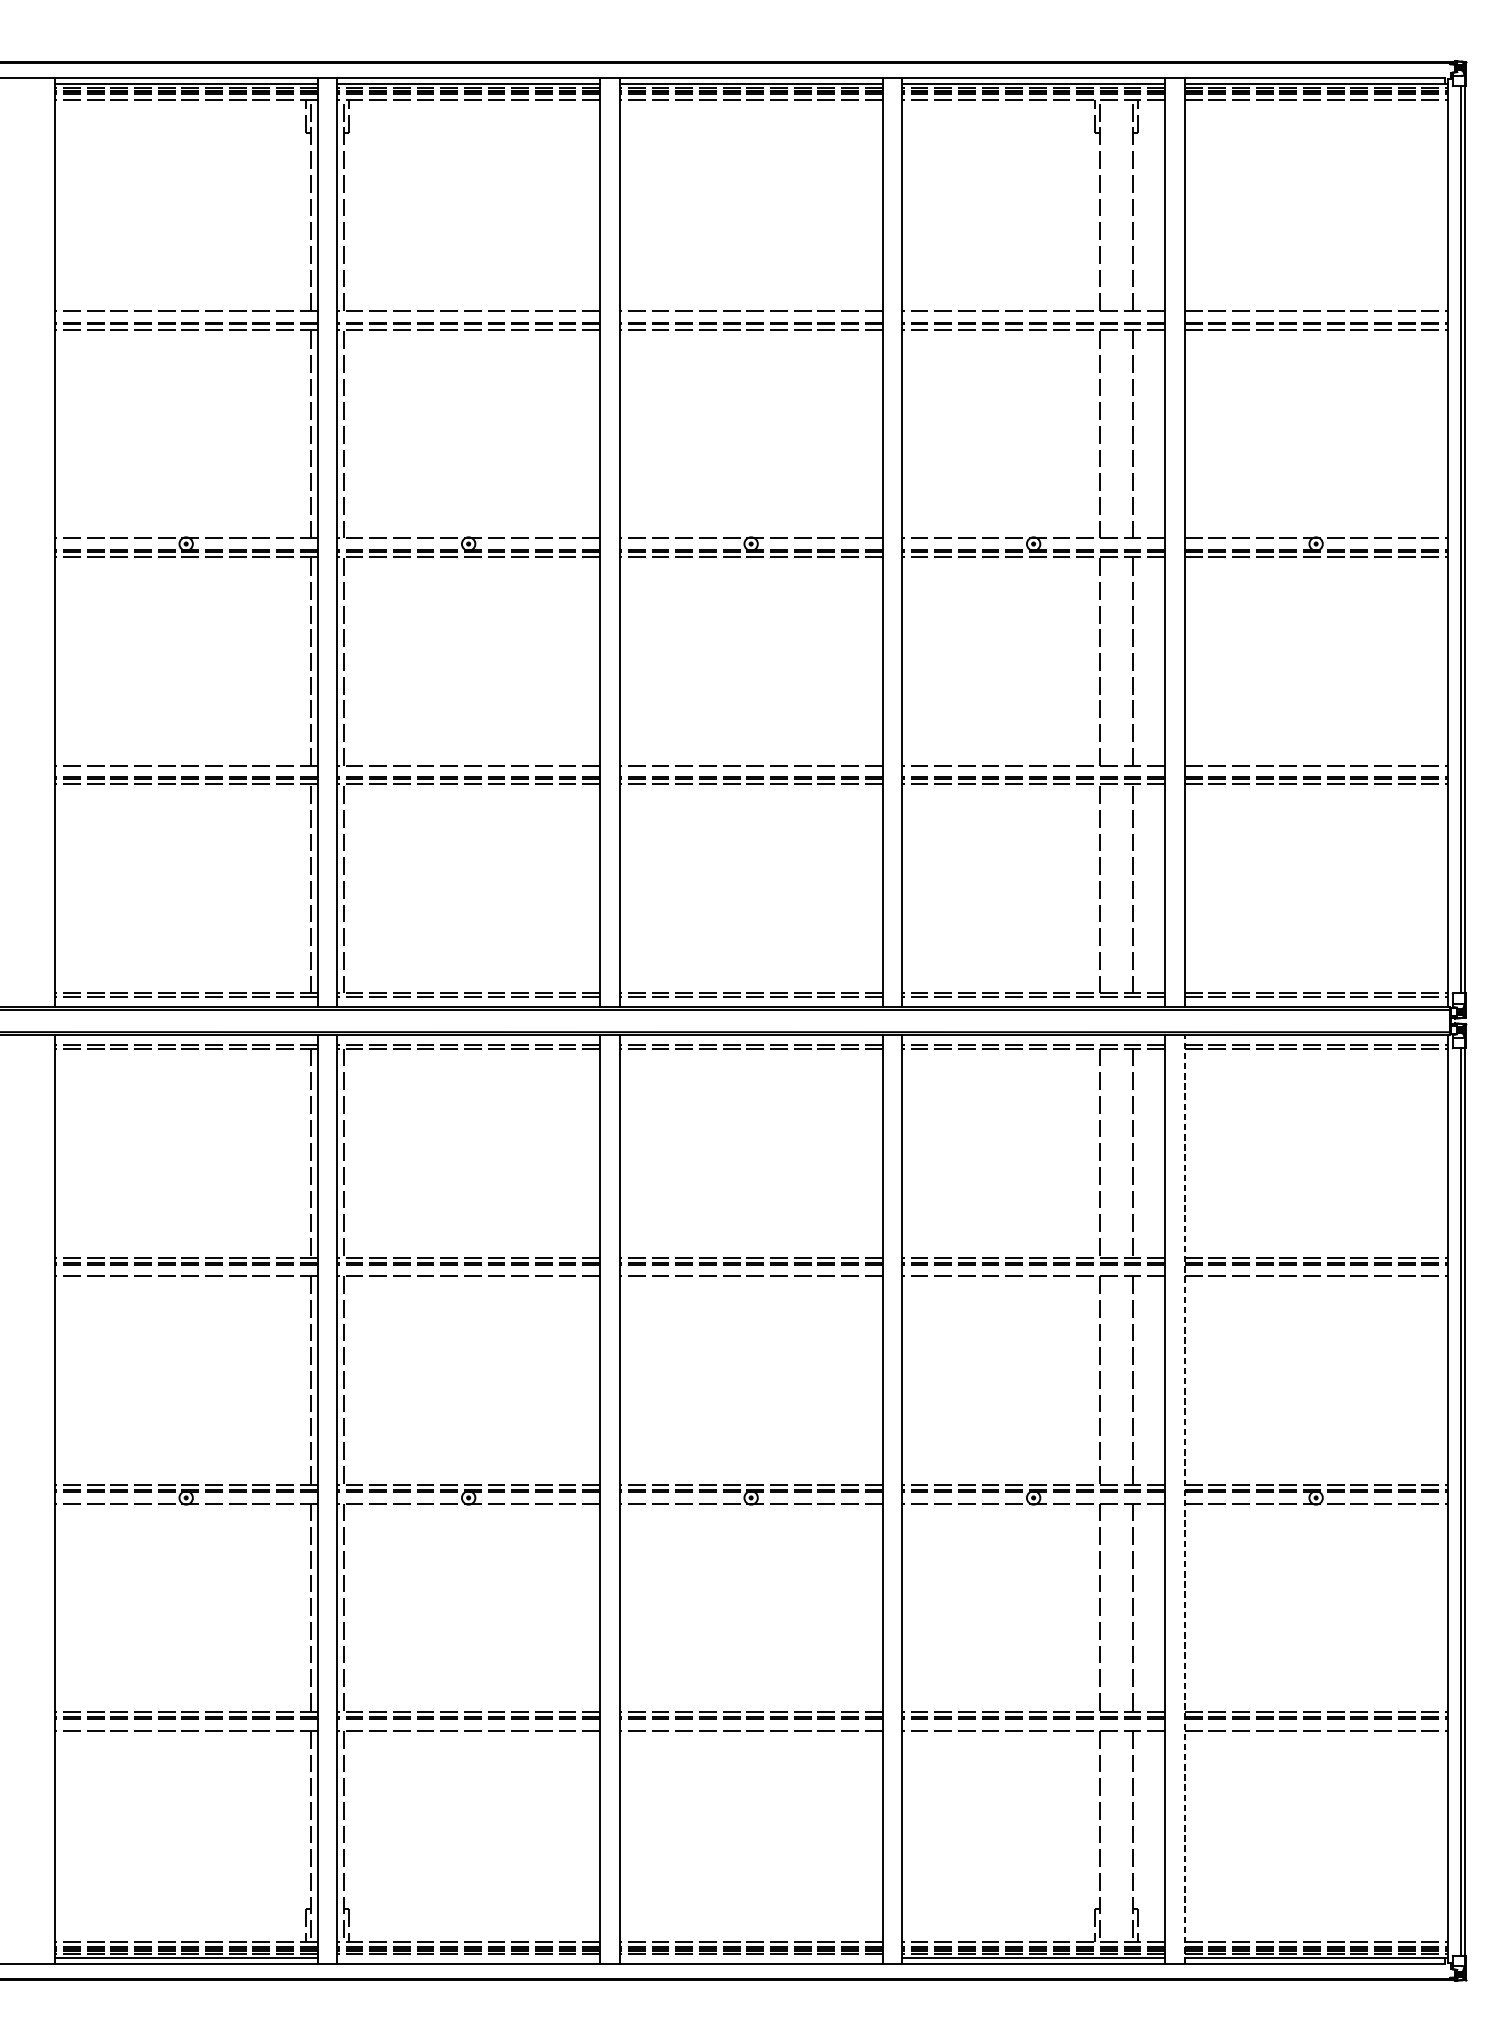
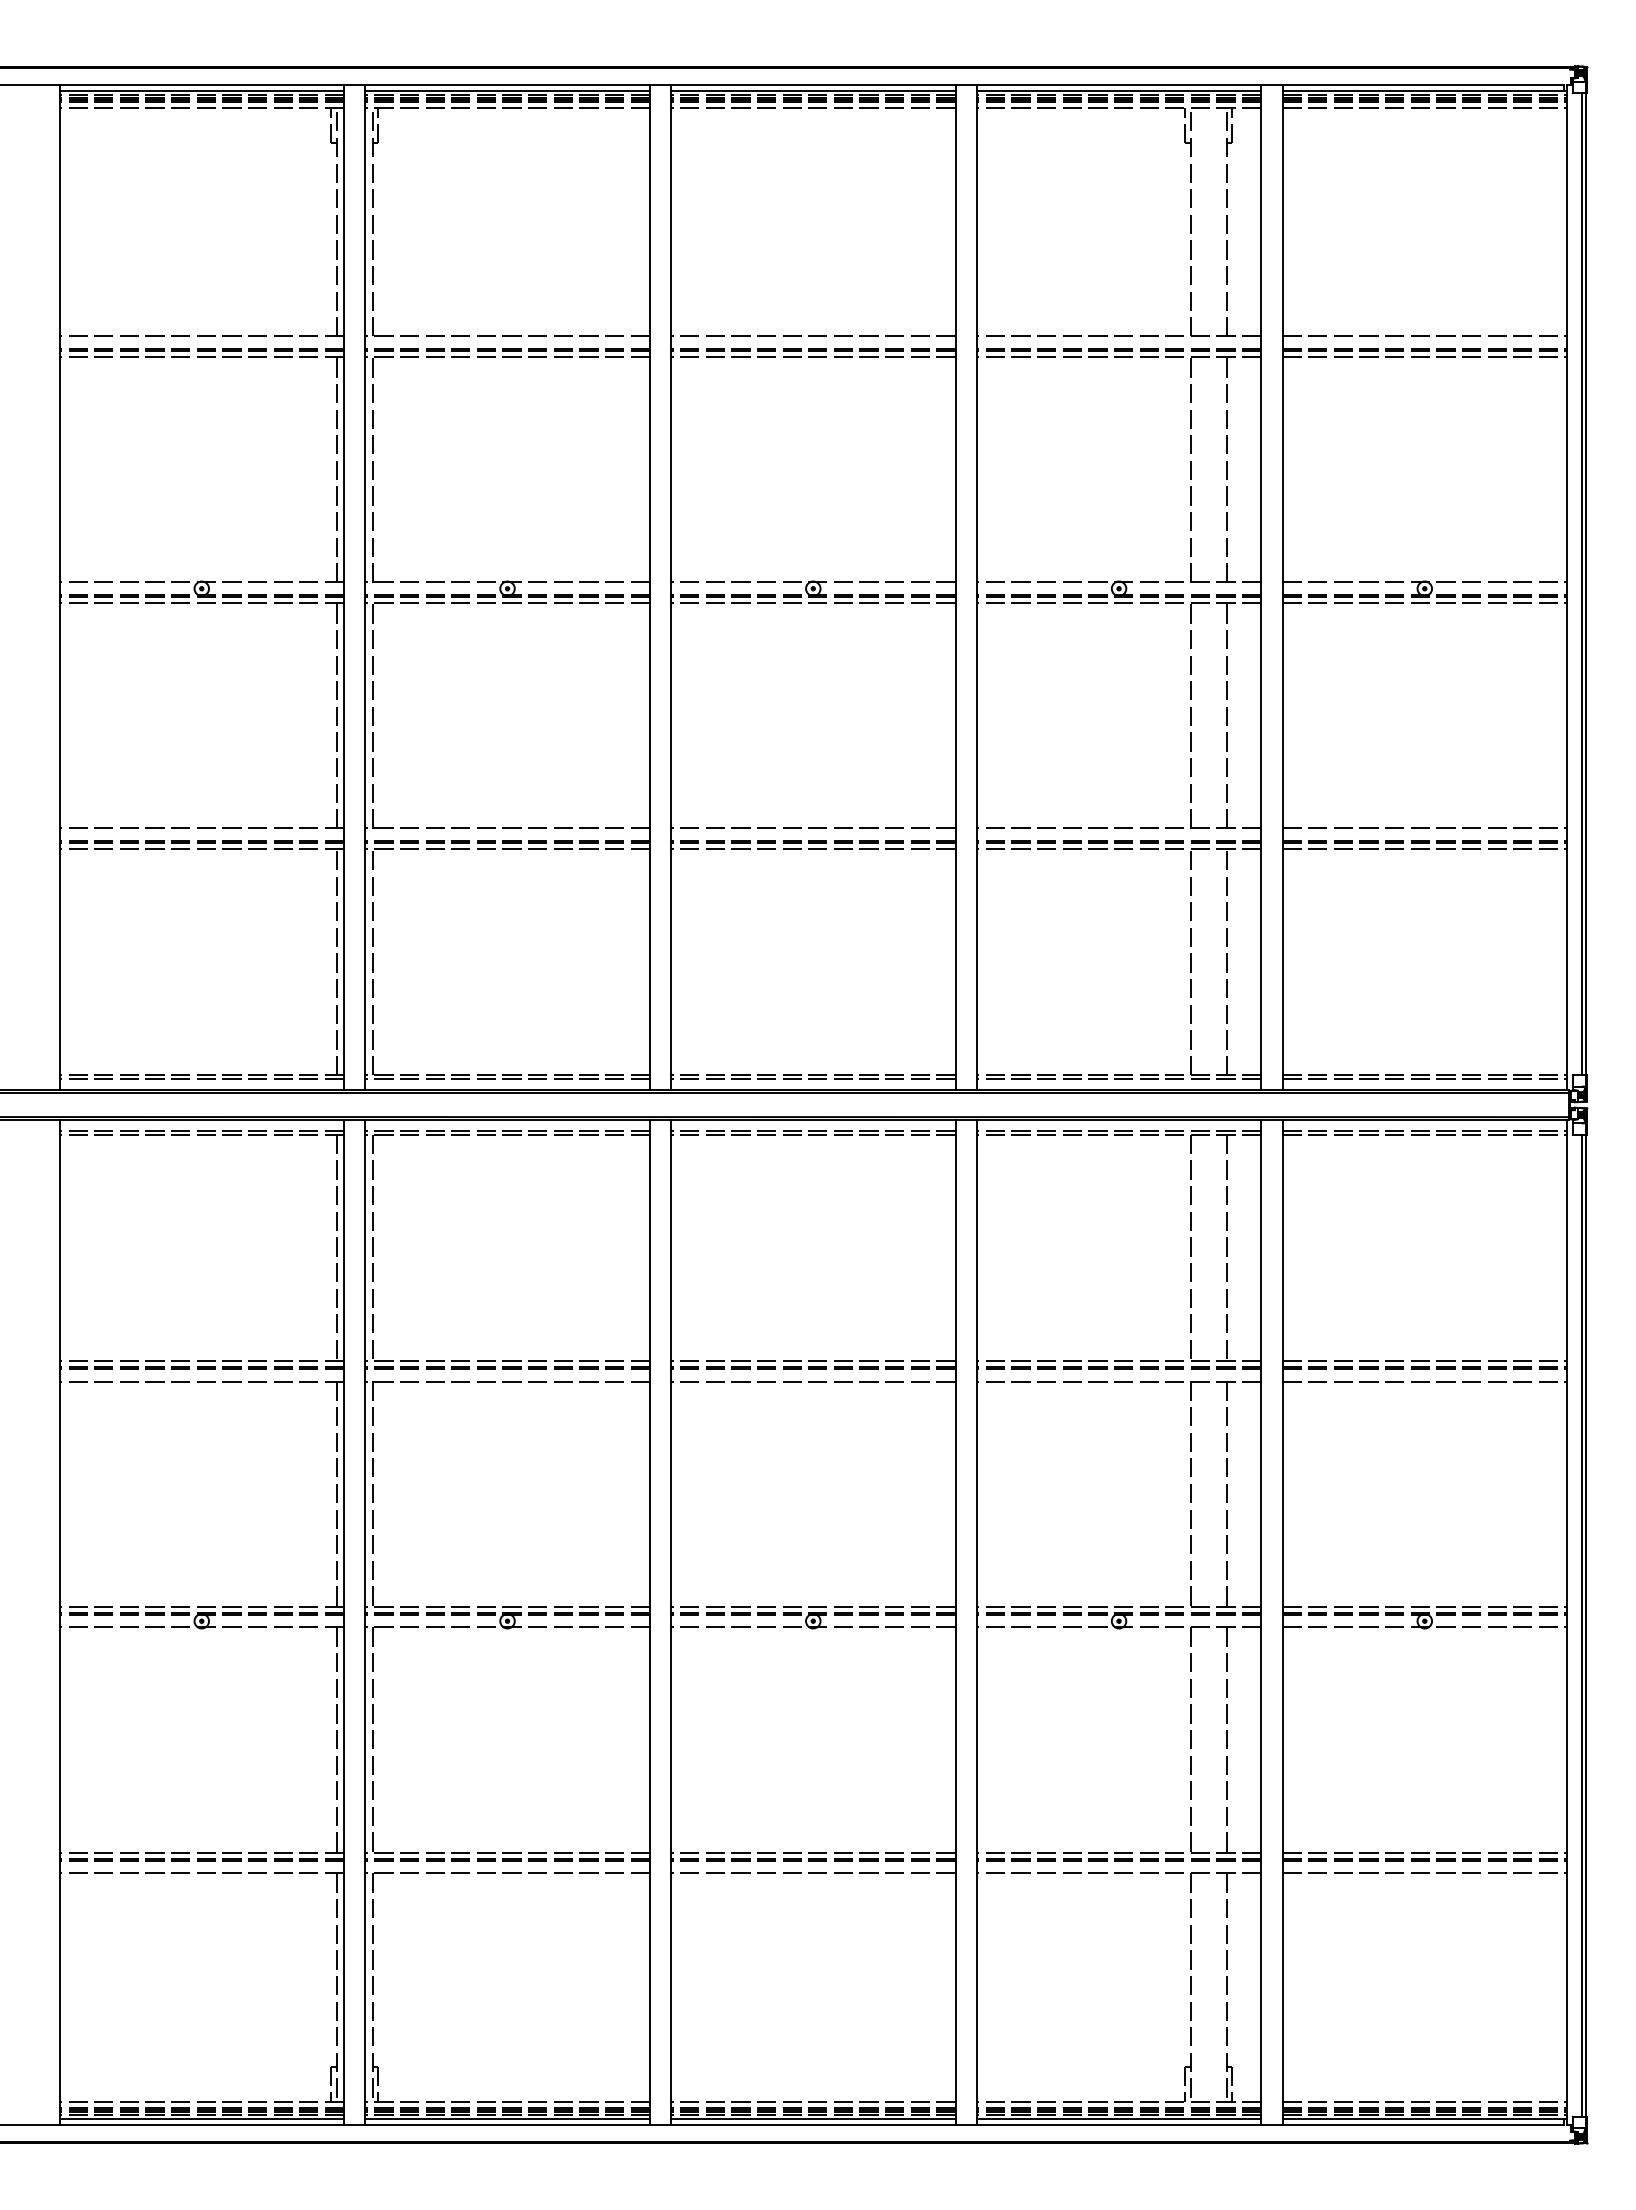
line: (1184, 1499) -> (1282, 1622), dashed -> solid
line: (468, 1957) -> (507, 2118), added
line: (751, 1957) -> (813, 2118), added

